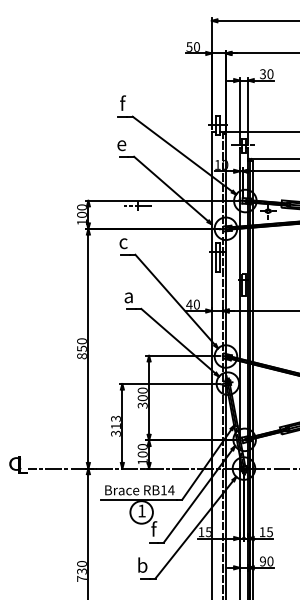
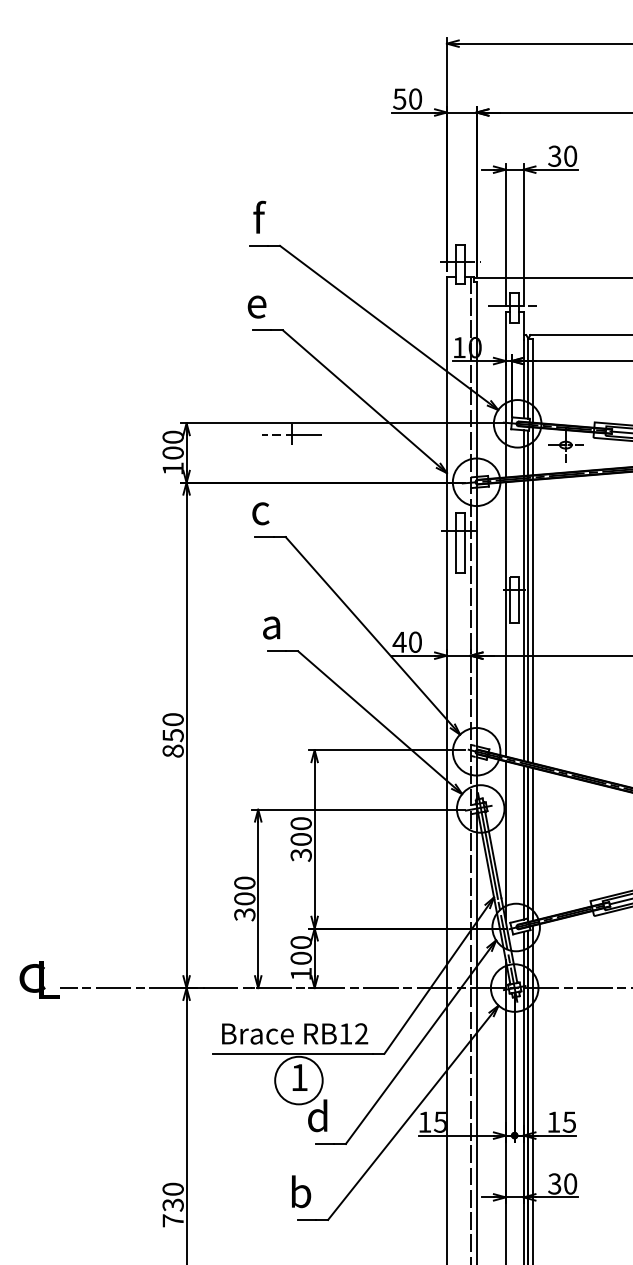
text: (115, 422) -> (243, 890), 313 -> 300
text: (171, 490) -> (361, 1034), RB14 -> RB12
text: (151, 528) -> (319, 1114), f -> d
text: (262, 561) -> (553, 1184), 90 -> 30

